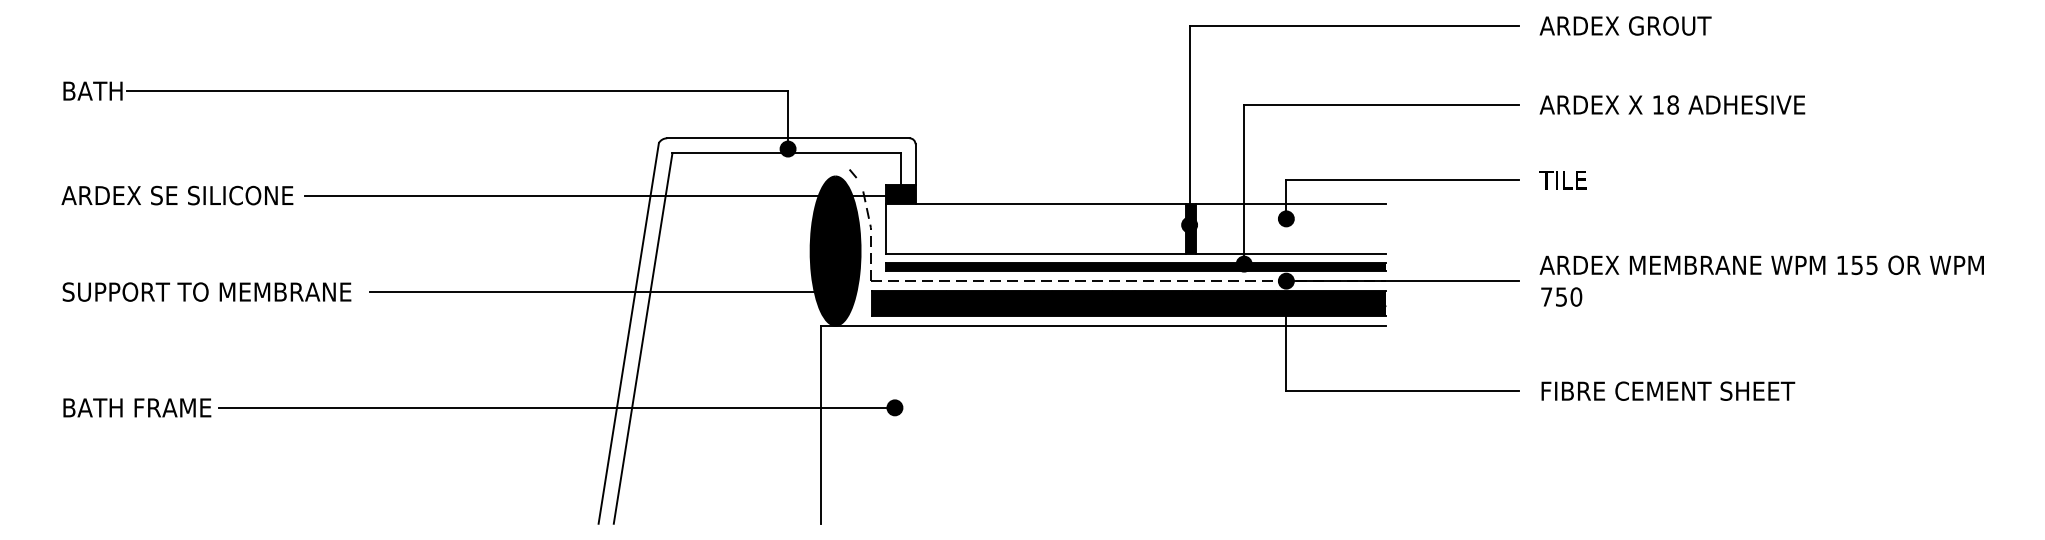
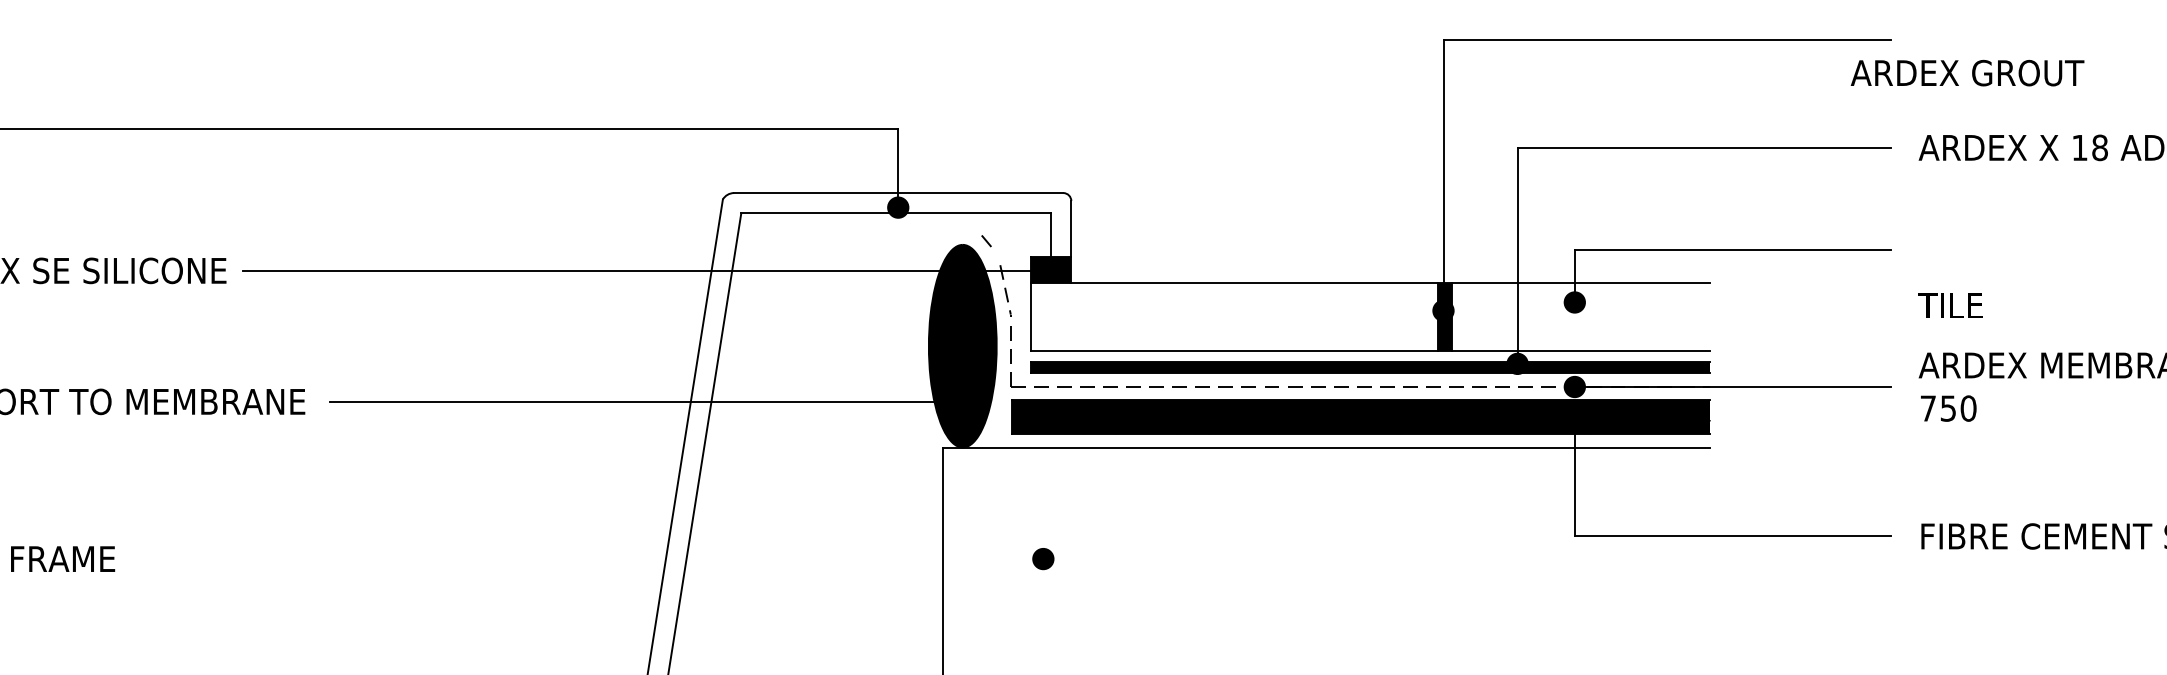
text: (1625, 25) -> (1967, 72), moved
text: (1562, 180) -> (1949, 306), moved
line: (556, 407) -> (583, 558), removed

